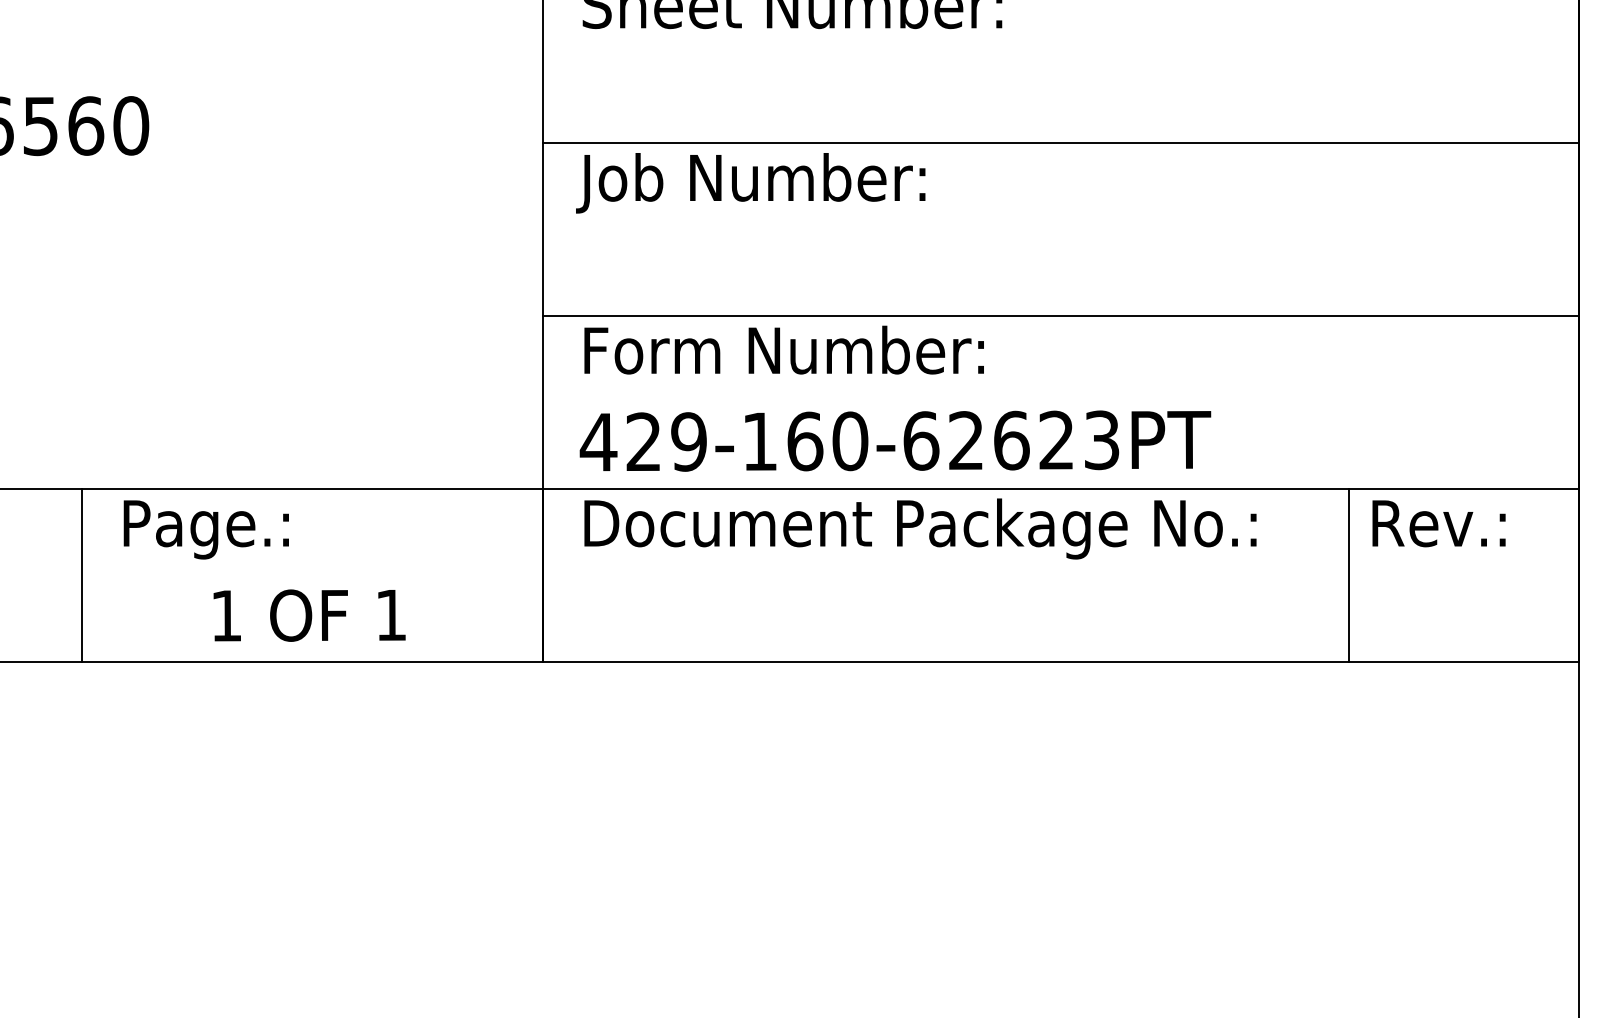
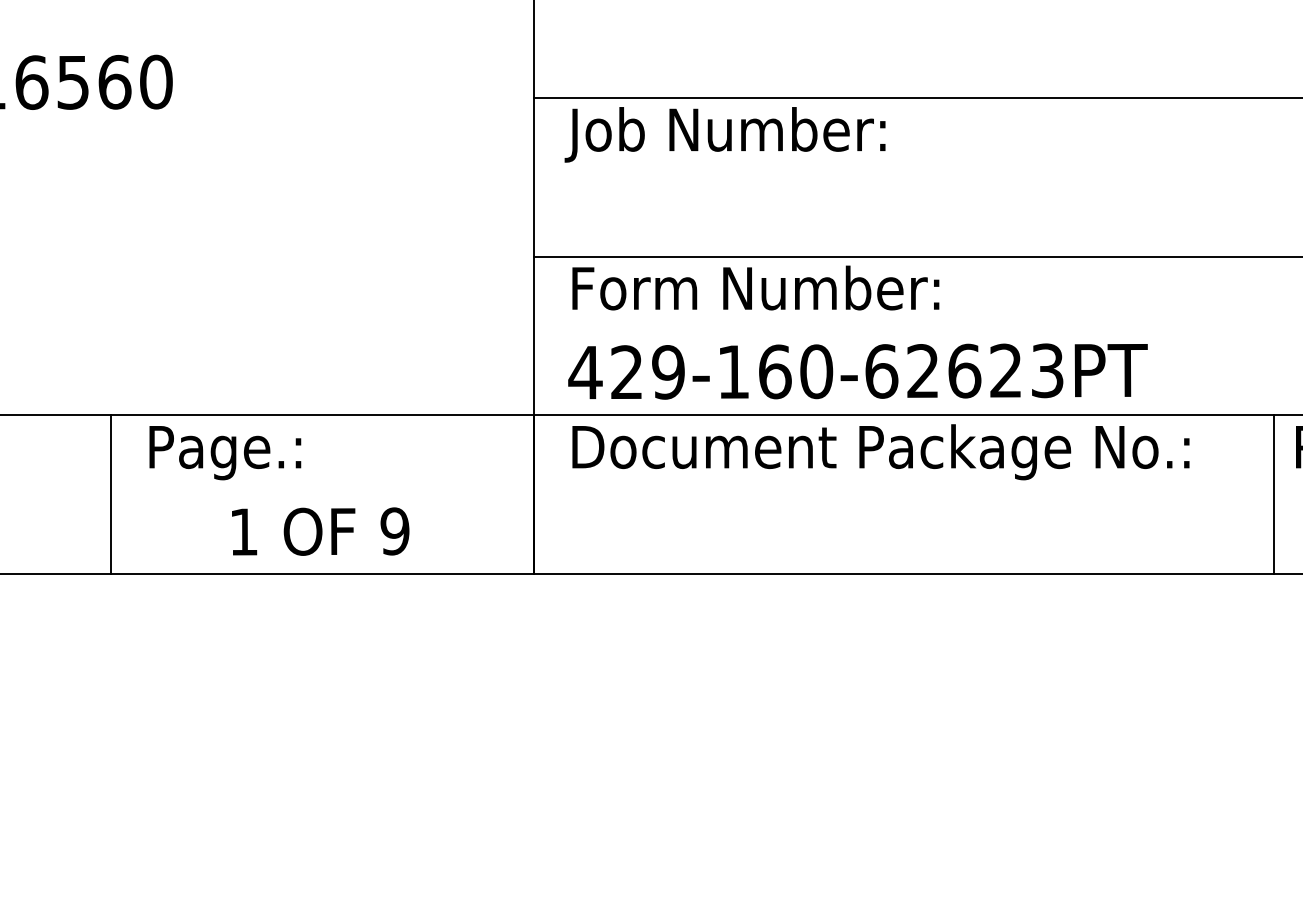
text: (390, 615) -> (394, 531), 1 -> 9

